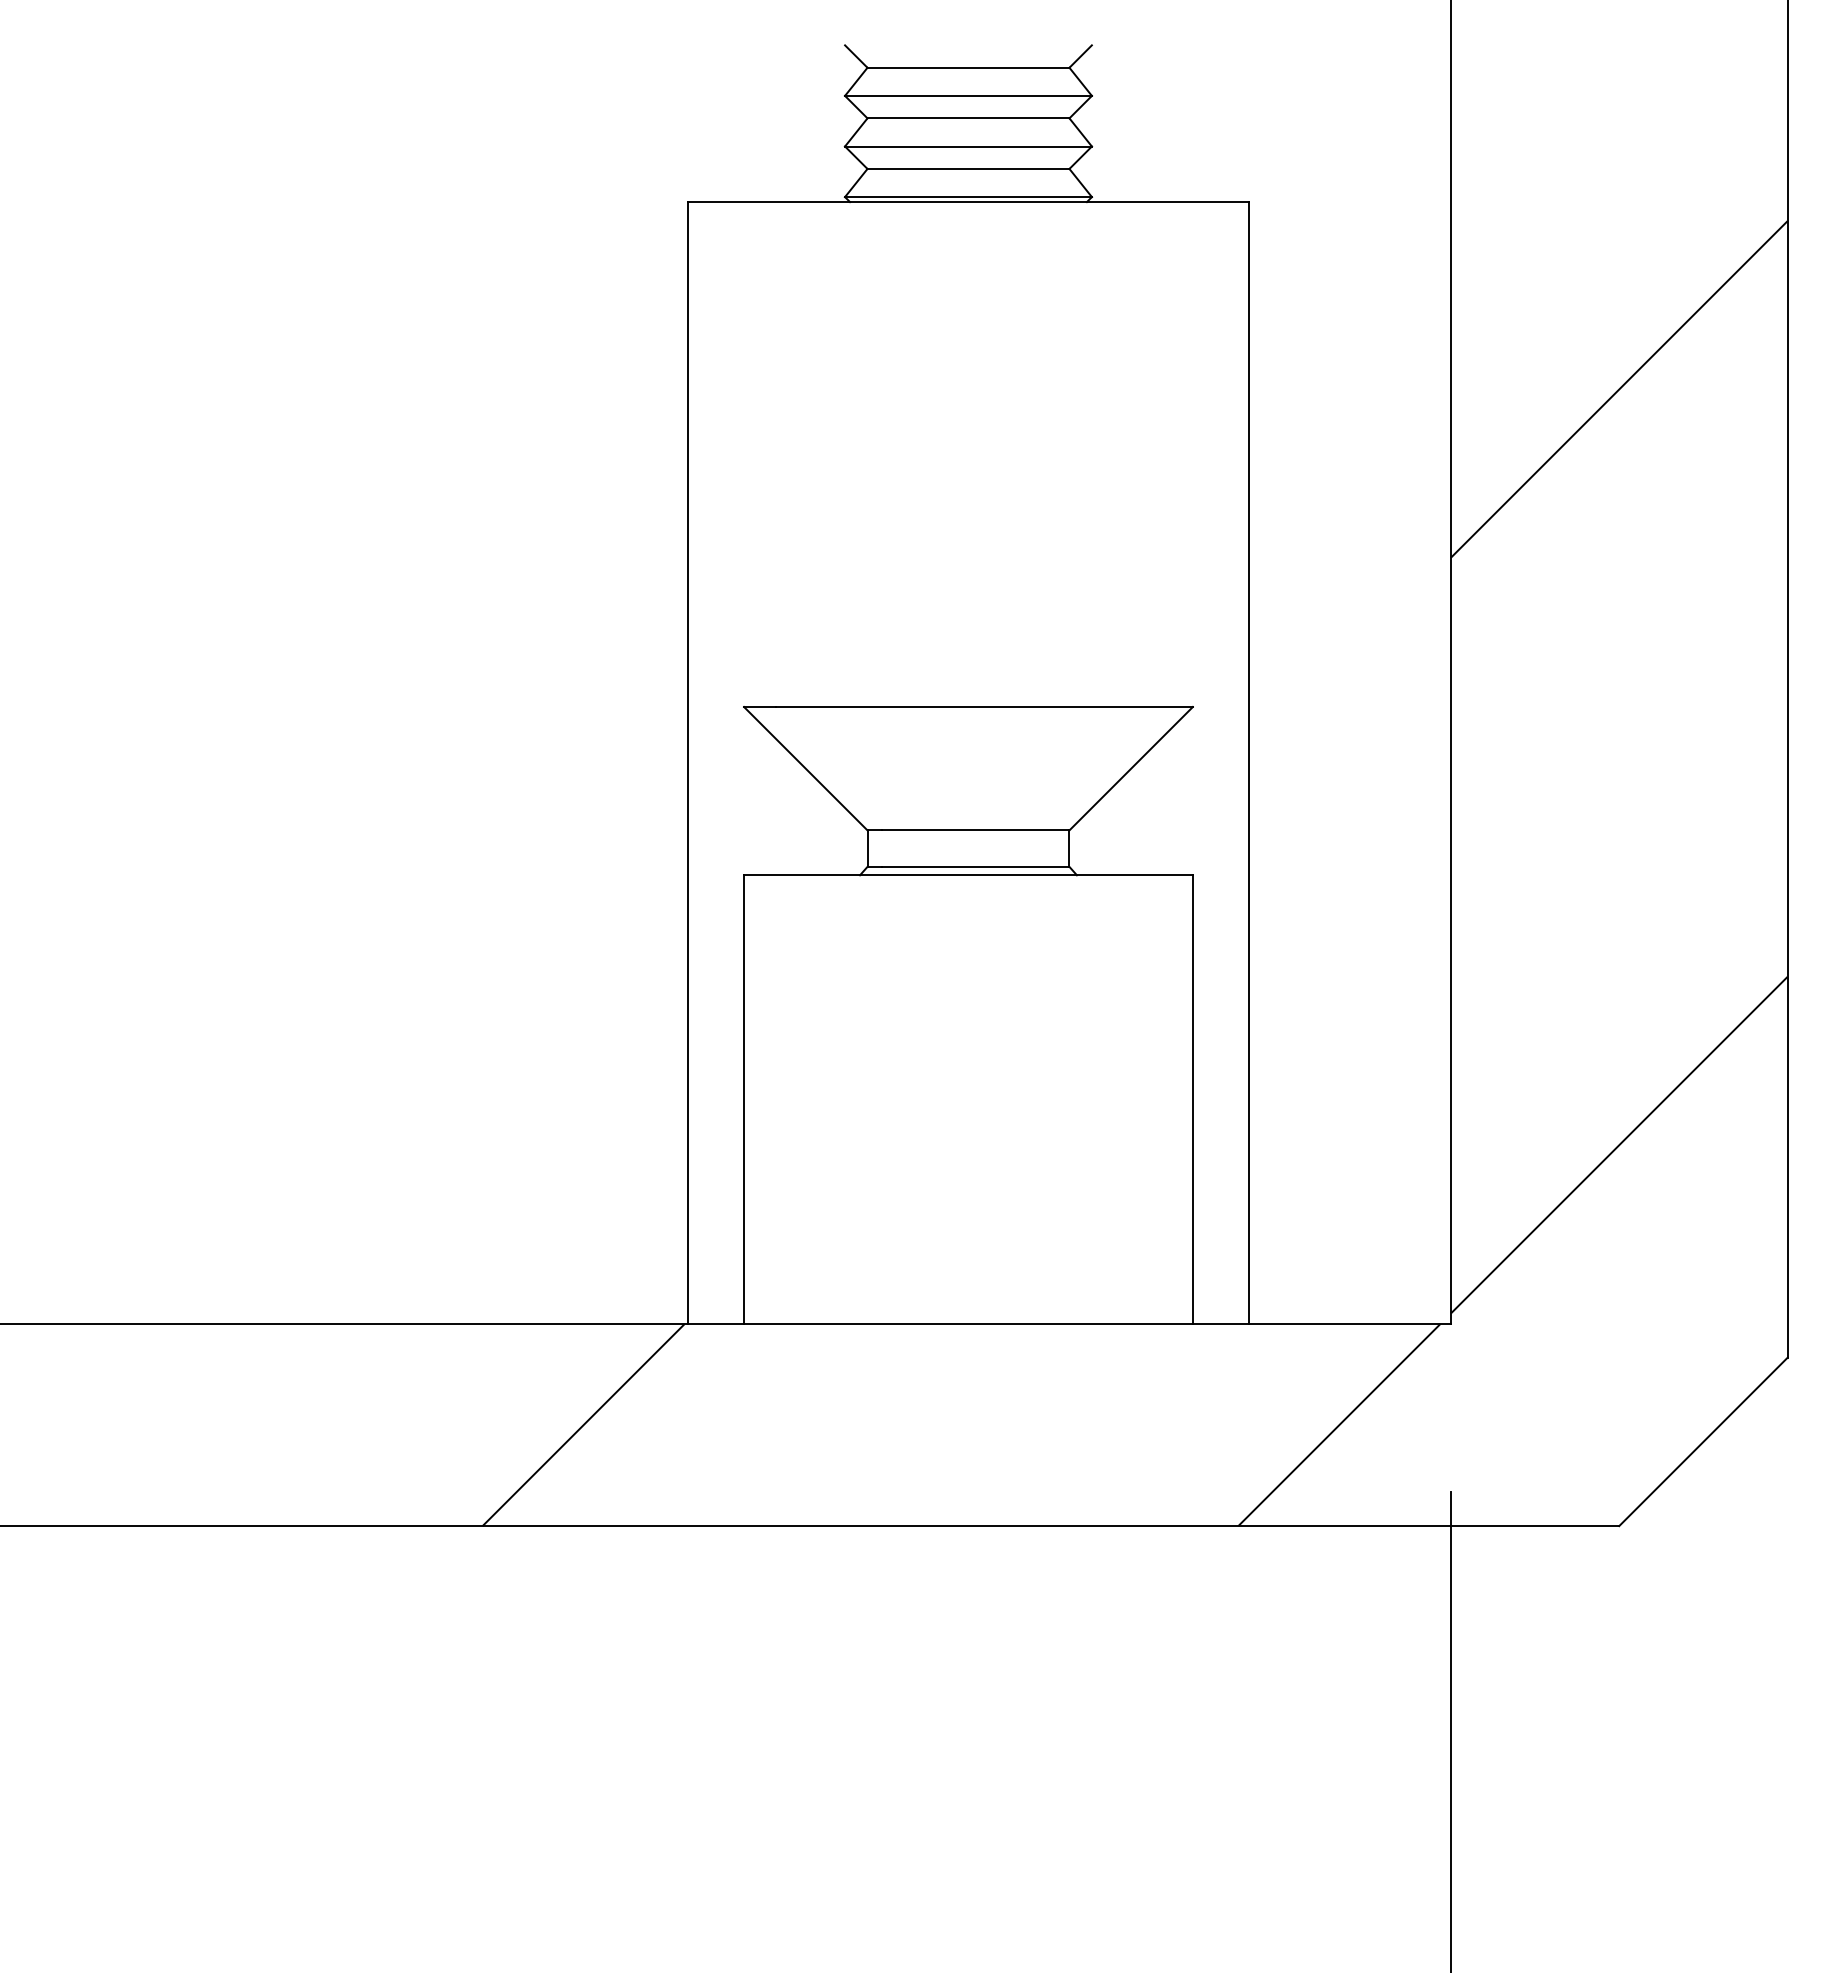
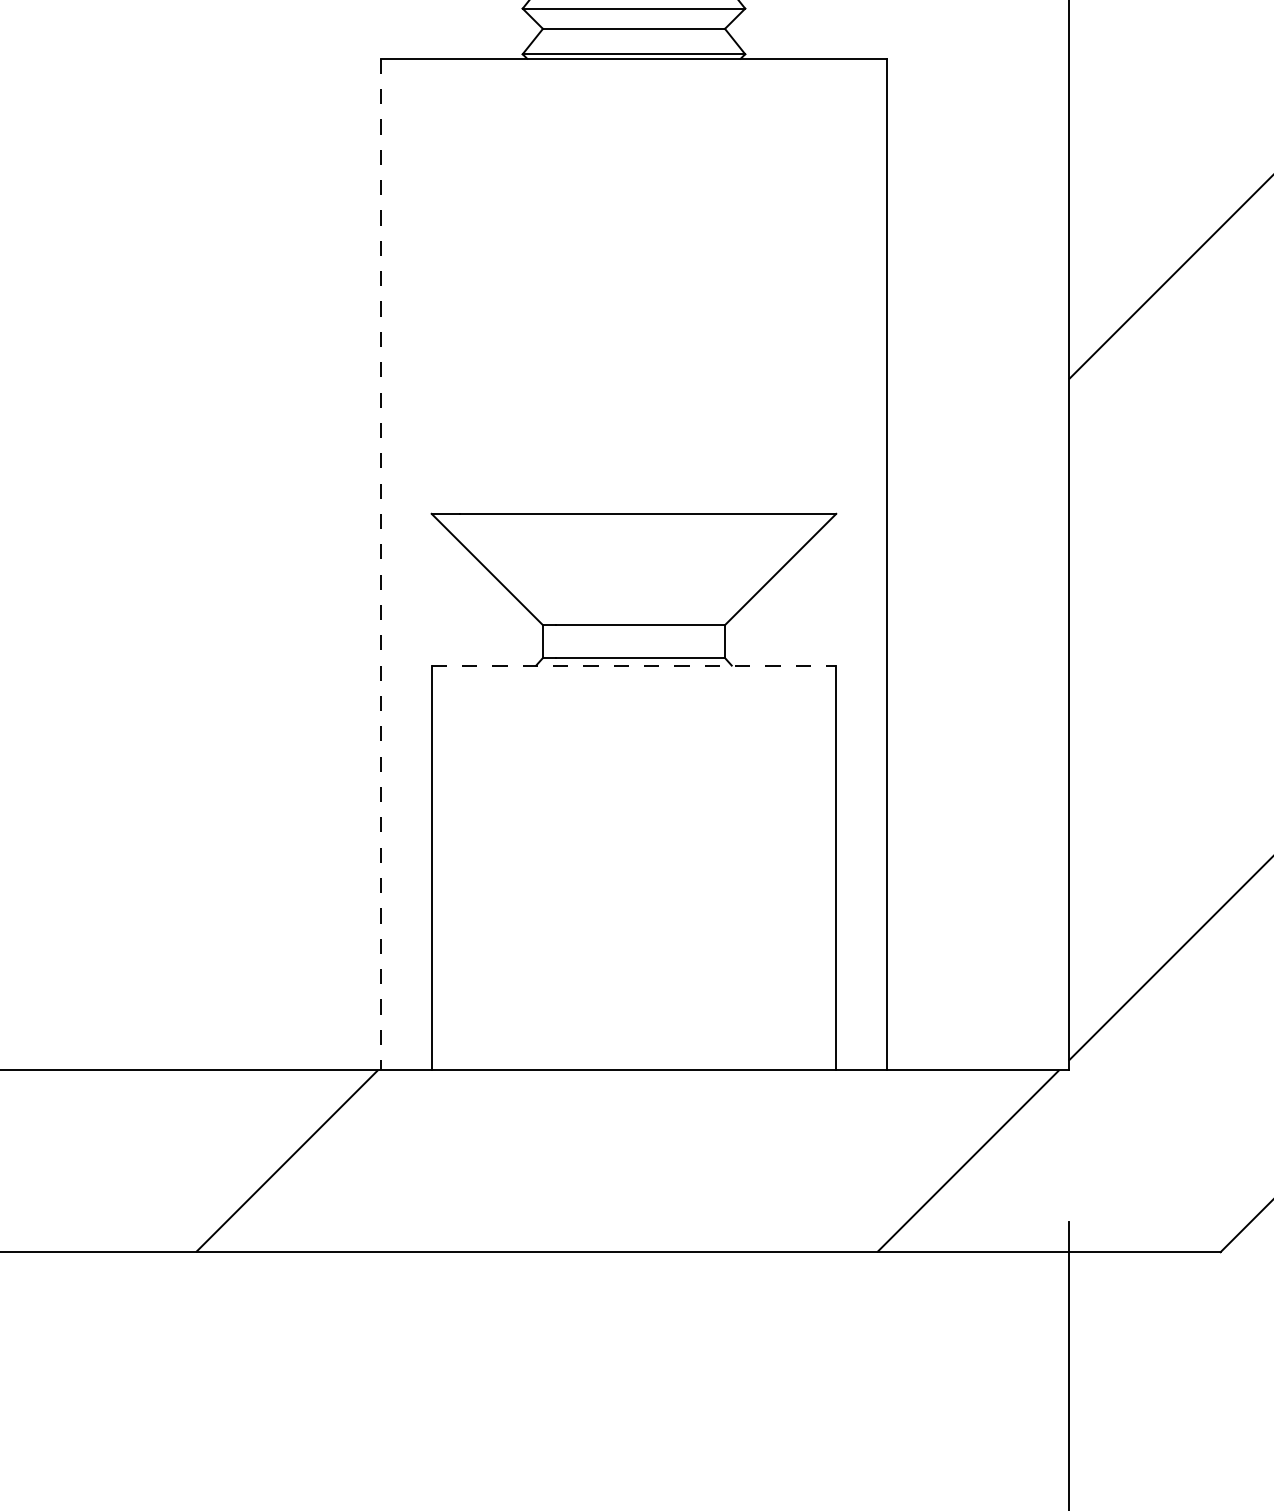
line: (687, 763) -> (380, 564), solid -> dashed
line: (968, 875) -> (633, 665), solid -> dashed

